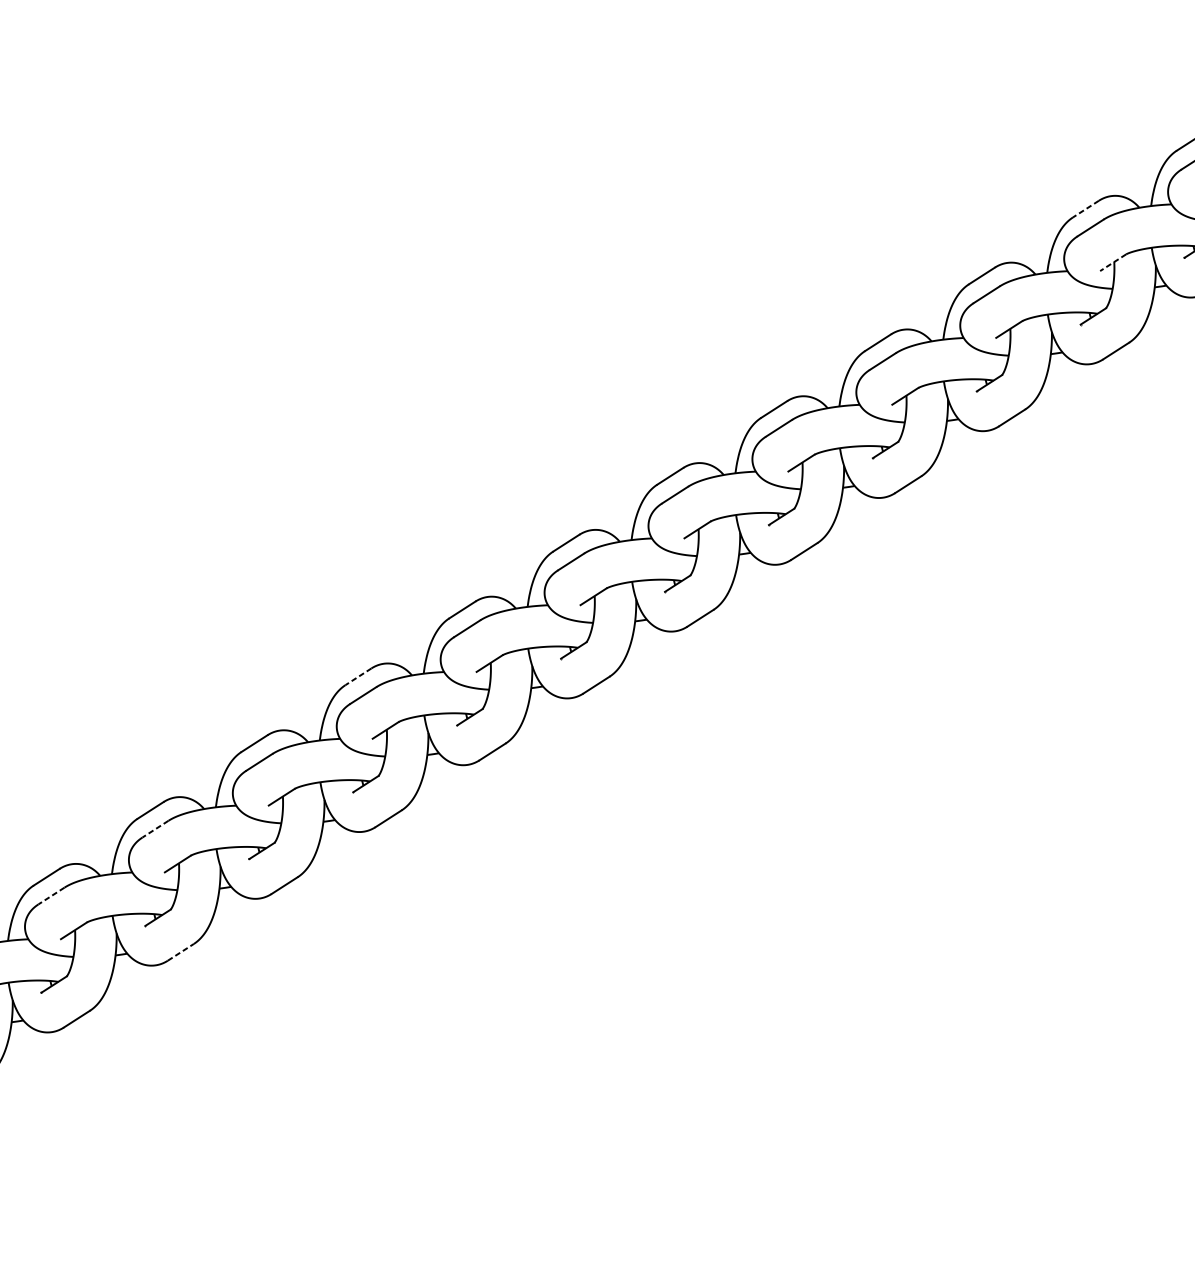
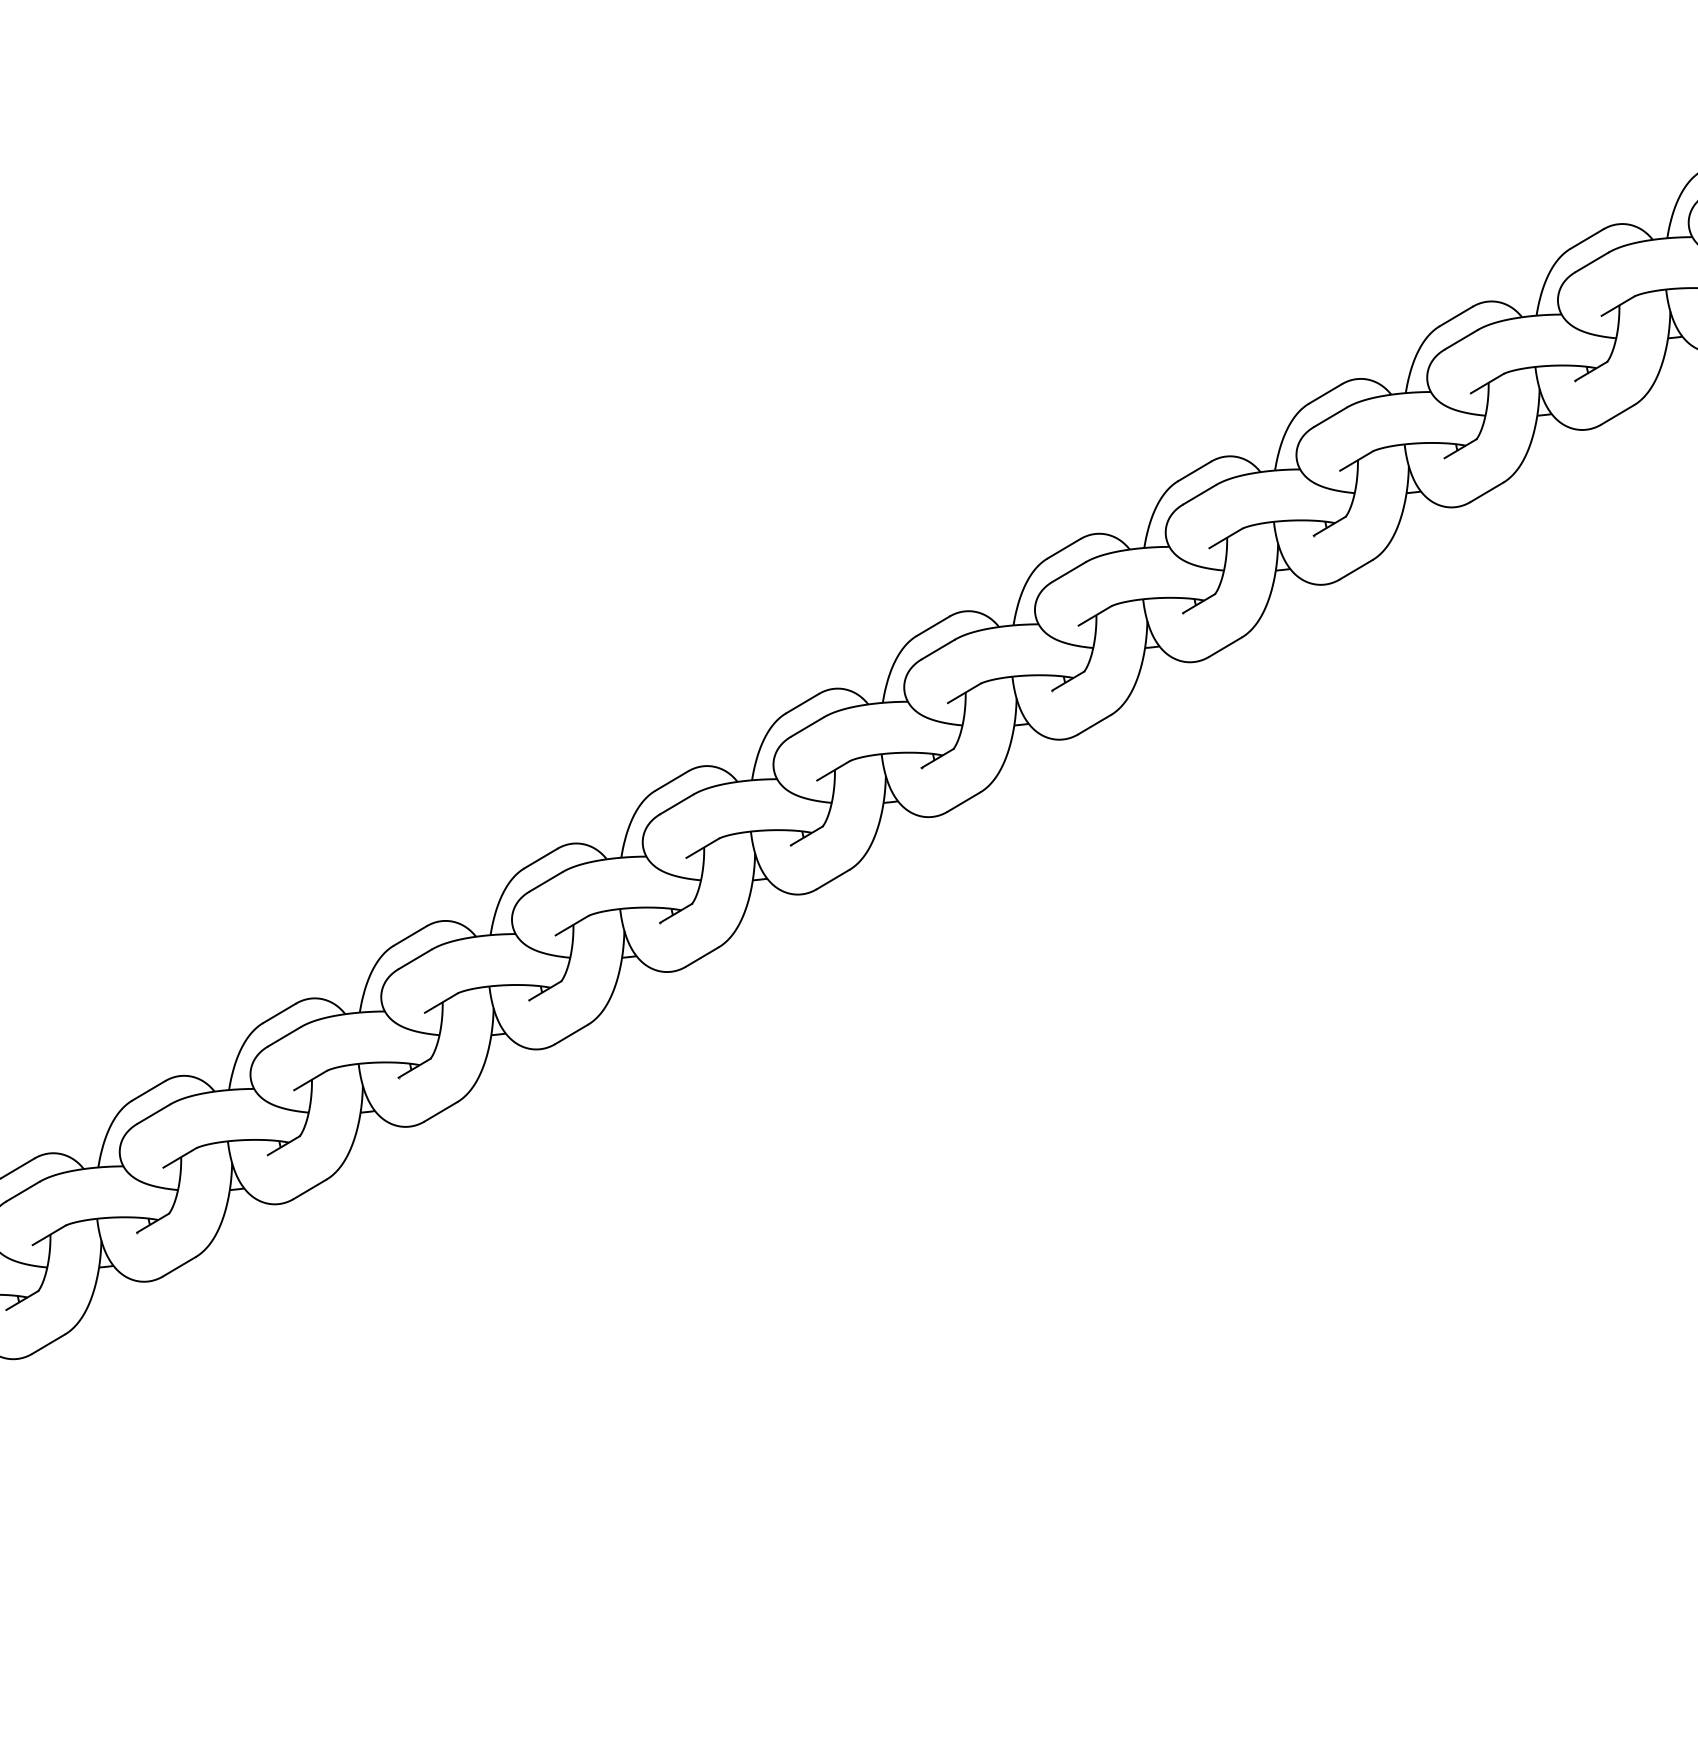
line: (1085, 208) -> (1325, 393), dashed -> solid
line: (1113, 263) -> (1356, 461), dashed -> solid
line: (358, 676) -> (410, 935), dashed -> solid
line: (155, 829) -> (153, 1114), dashed -> solid
line: (51, 895) -> (23, 1191), dashed -> solid
line: (180, 952) -> (179, 1266), dashed -> solid

